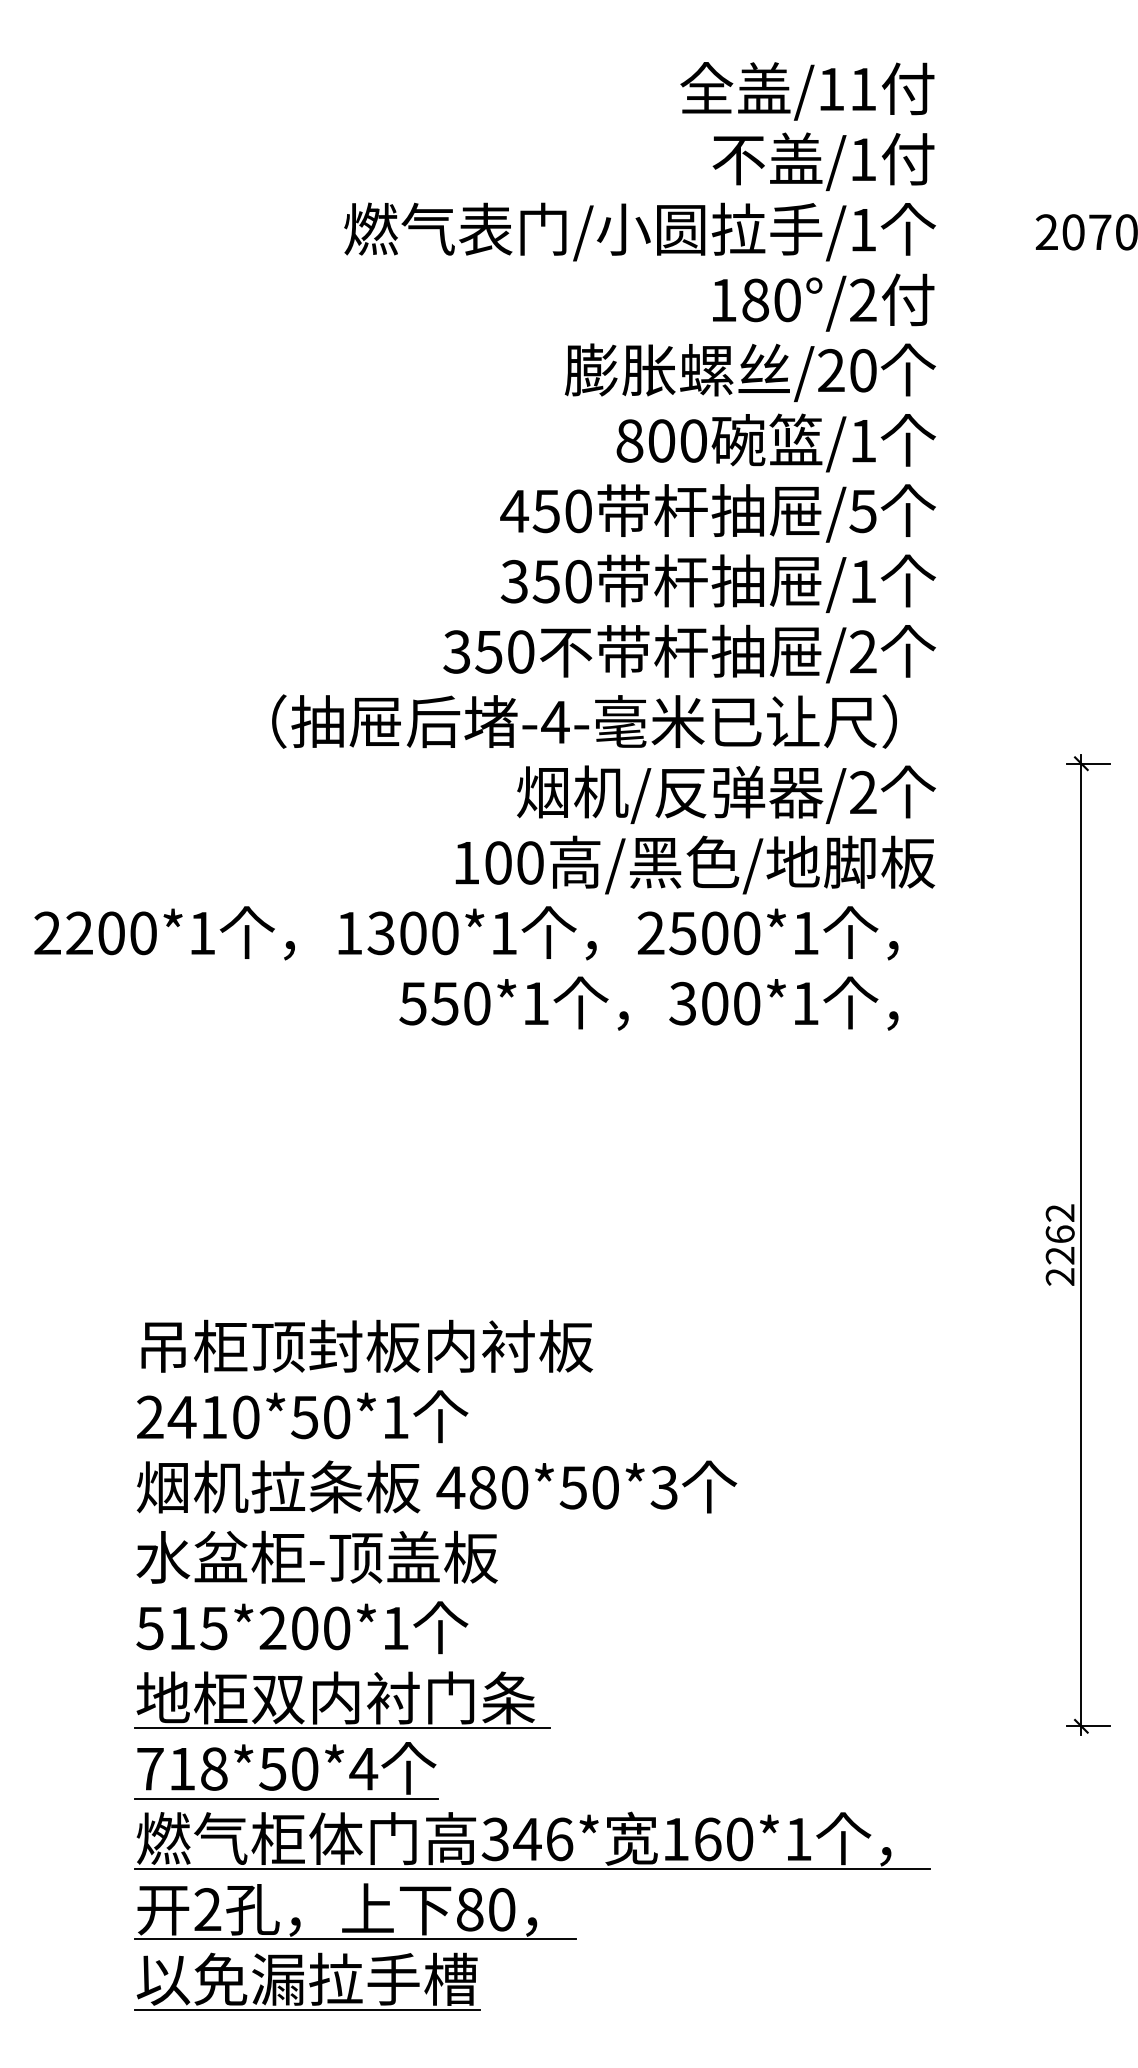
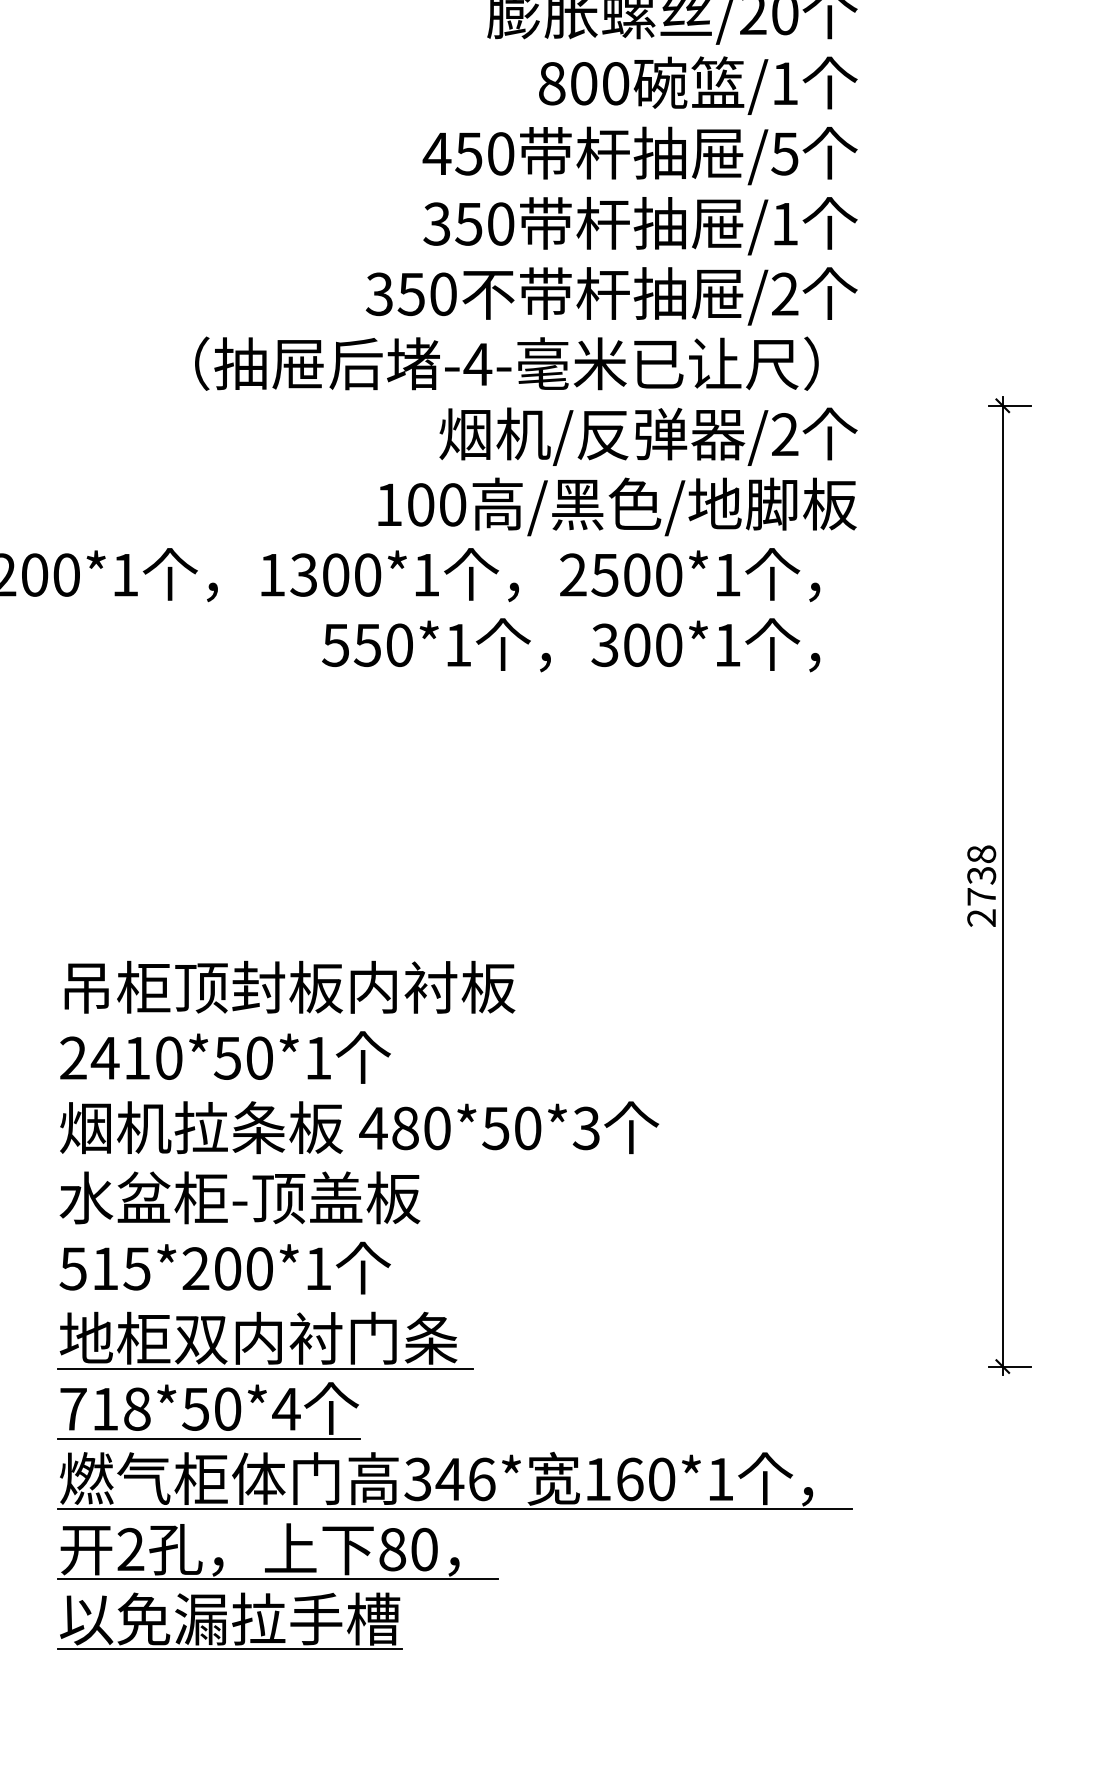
text: (1059, 1234) -> (980, 875), 2262 -> 2738

